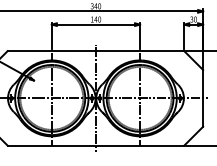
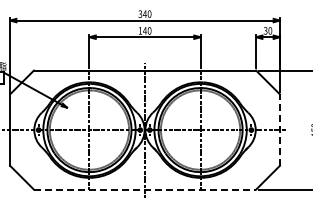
line: (202, 98) -> (279, 130), solid -> dashed
line: (96, 145) -> (145, 189), solid -> dashed

